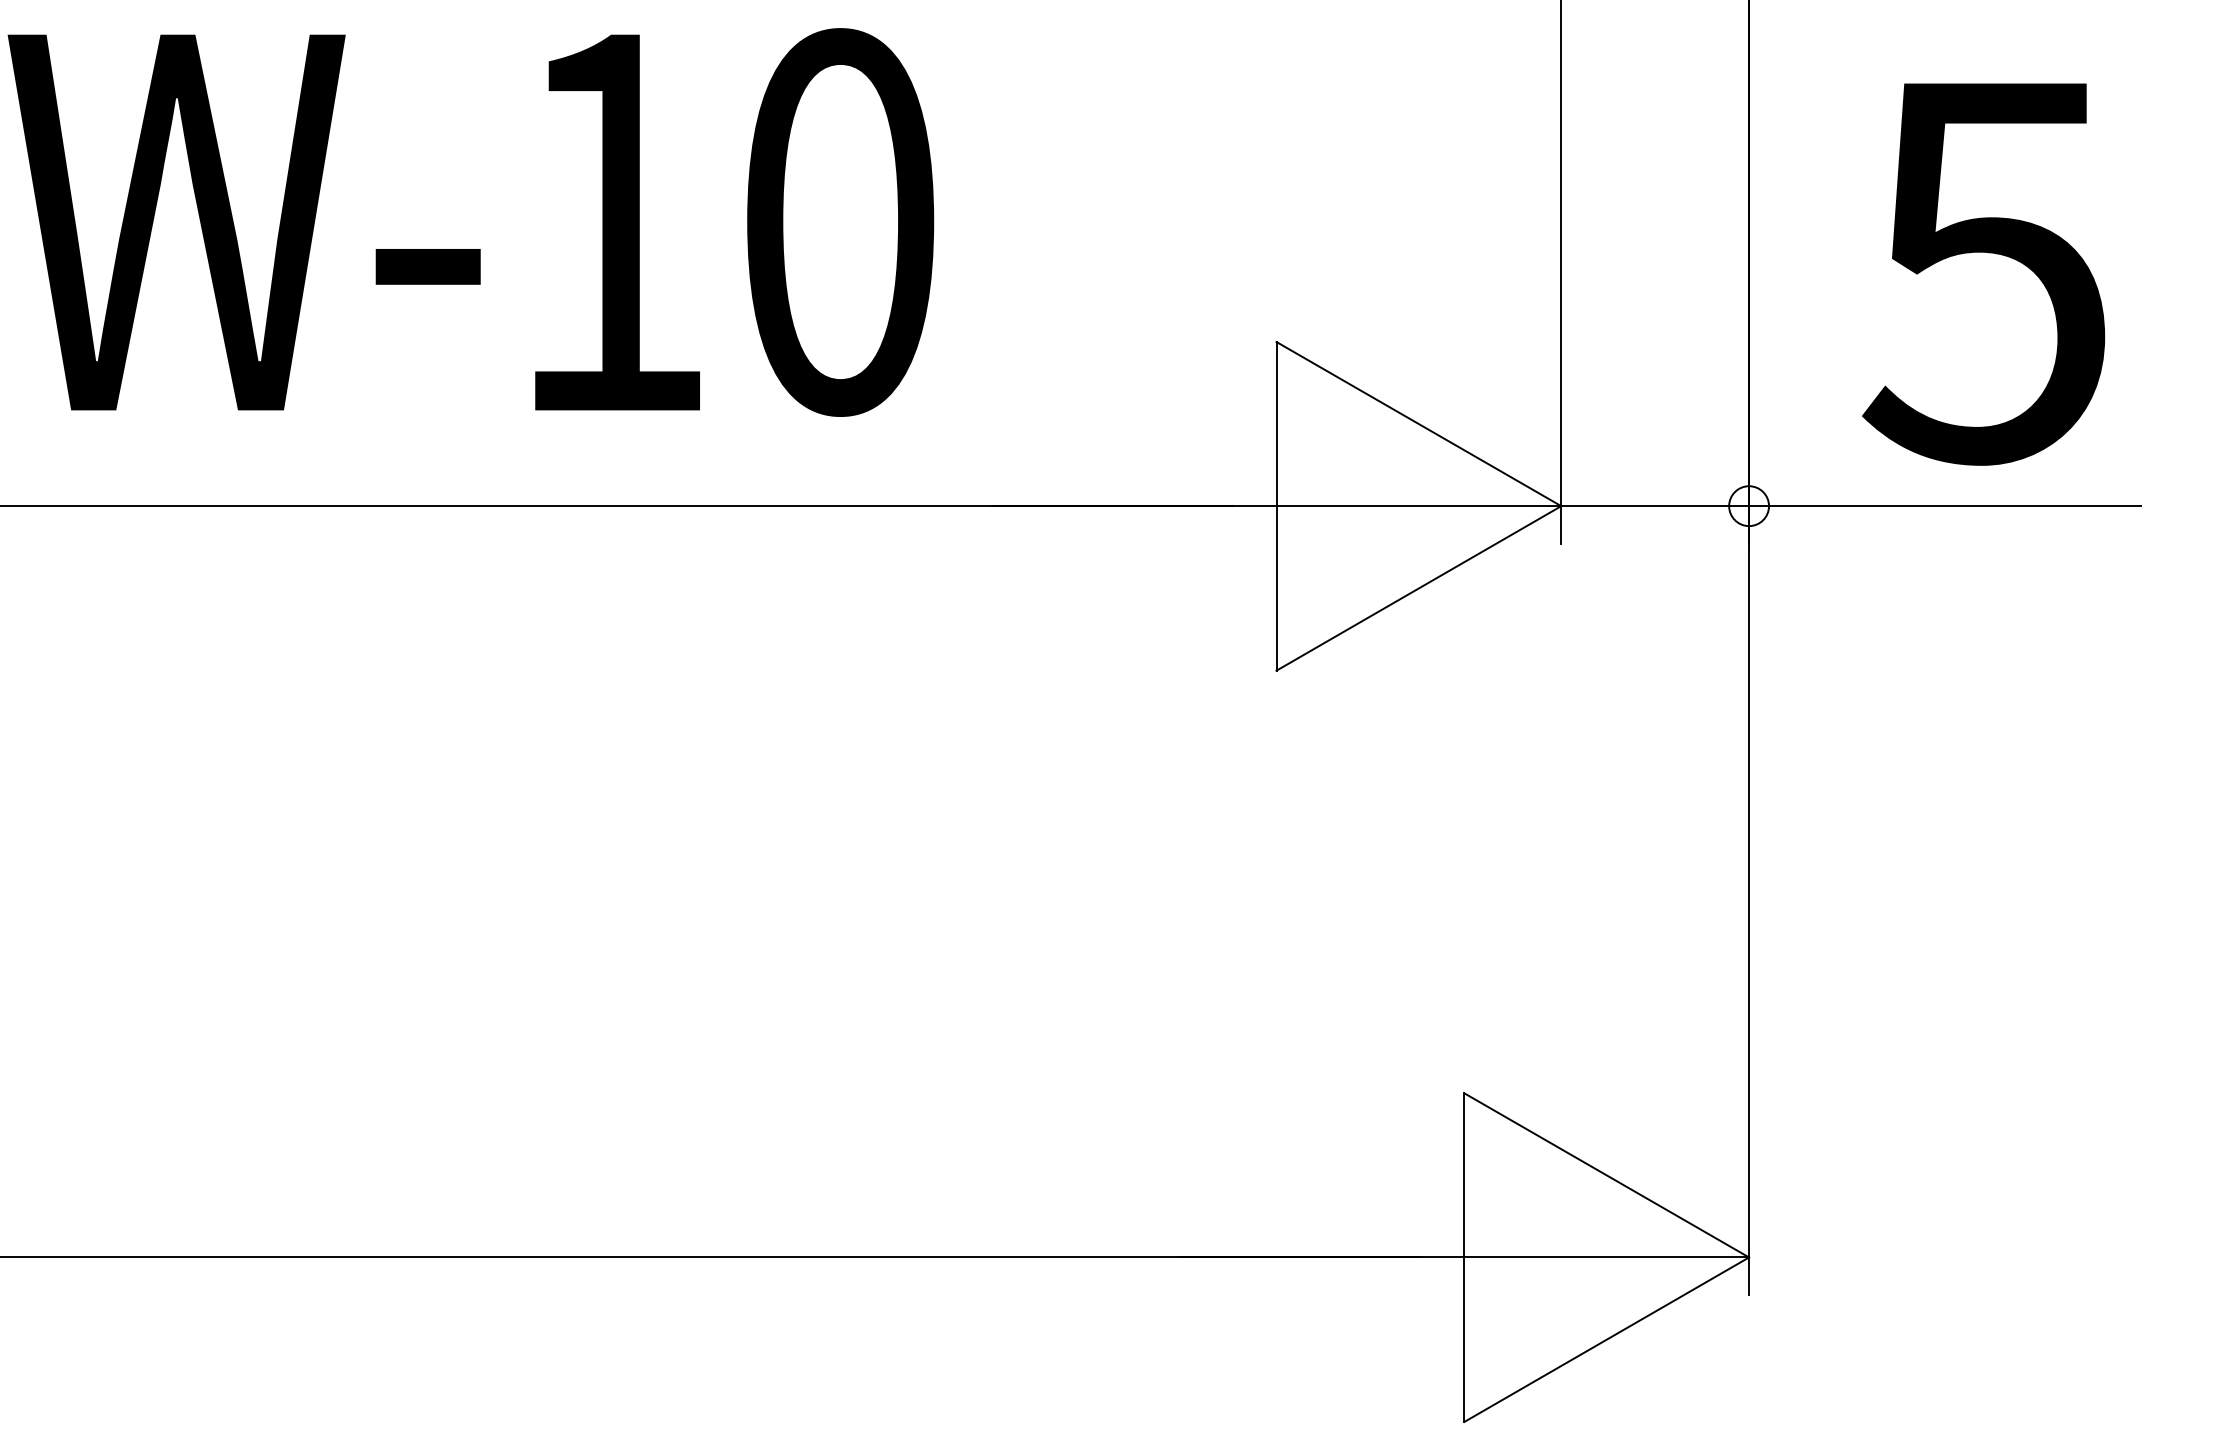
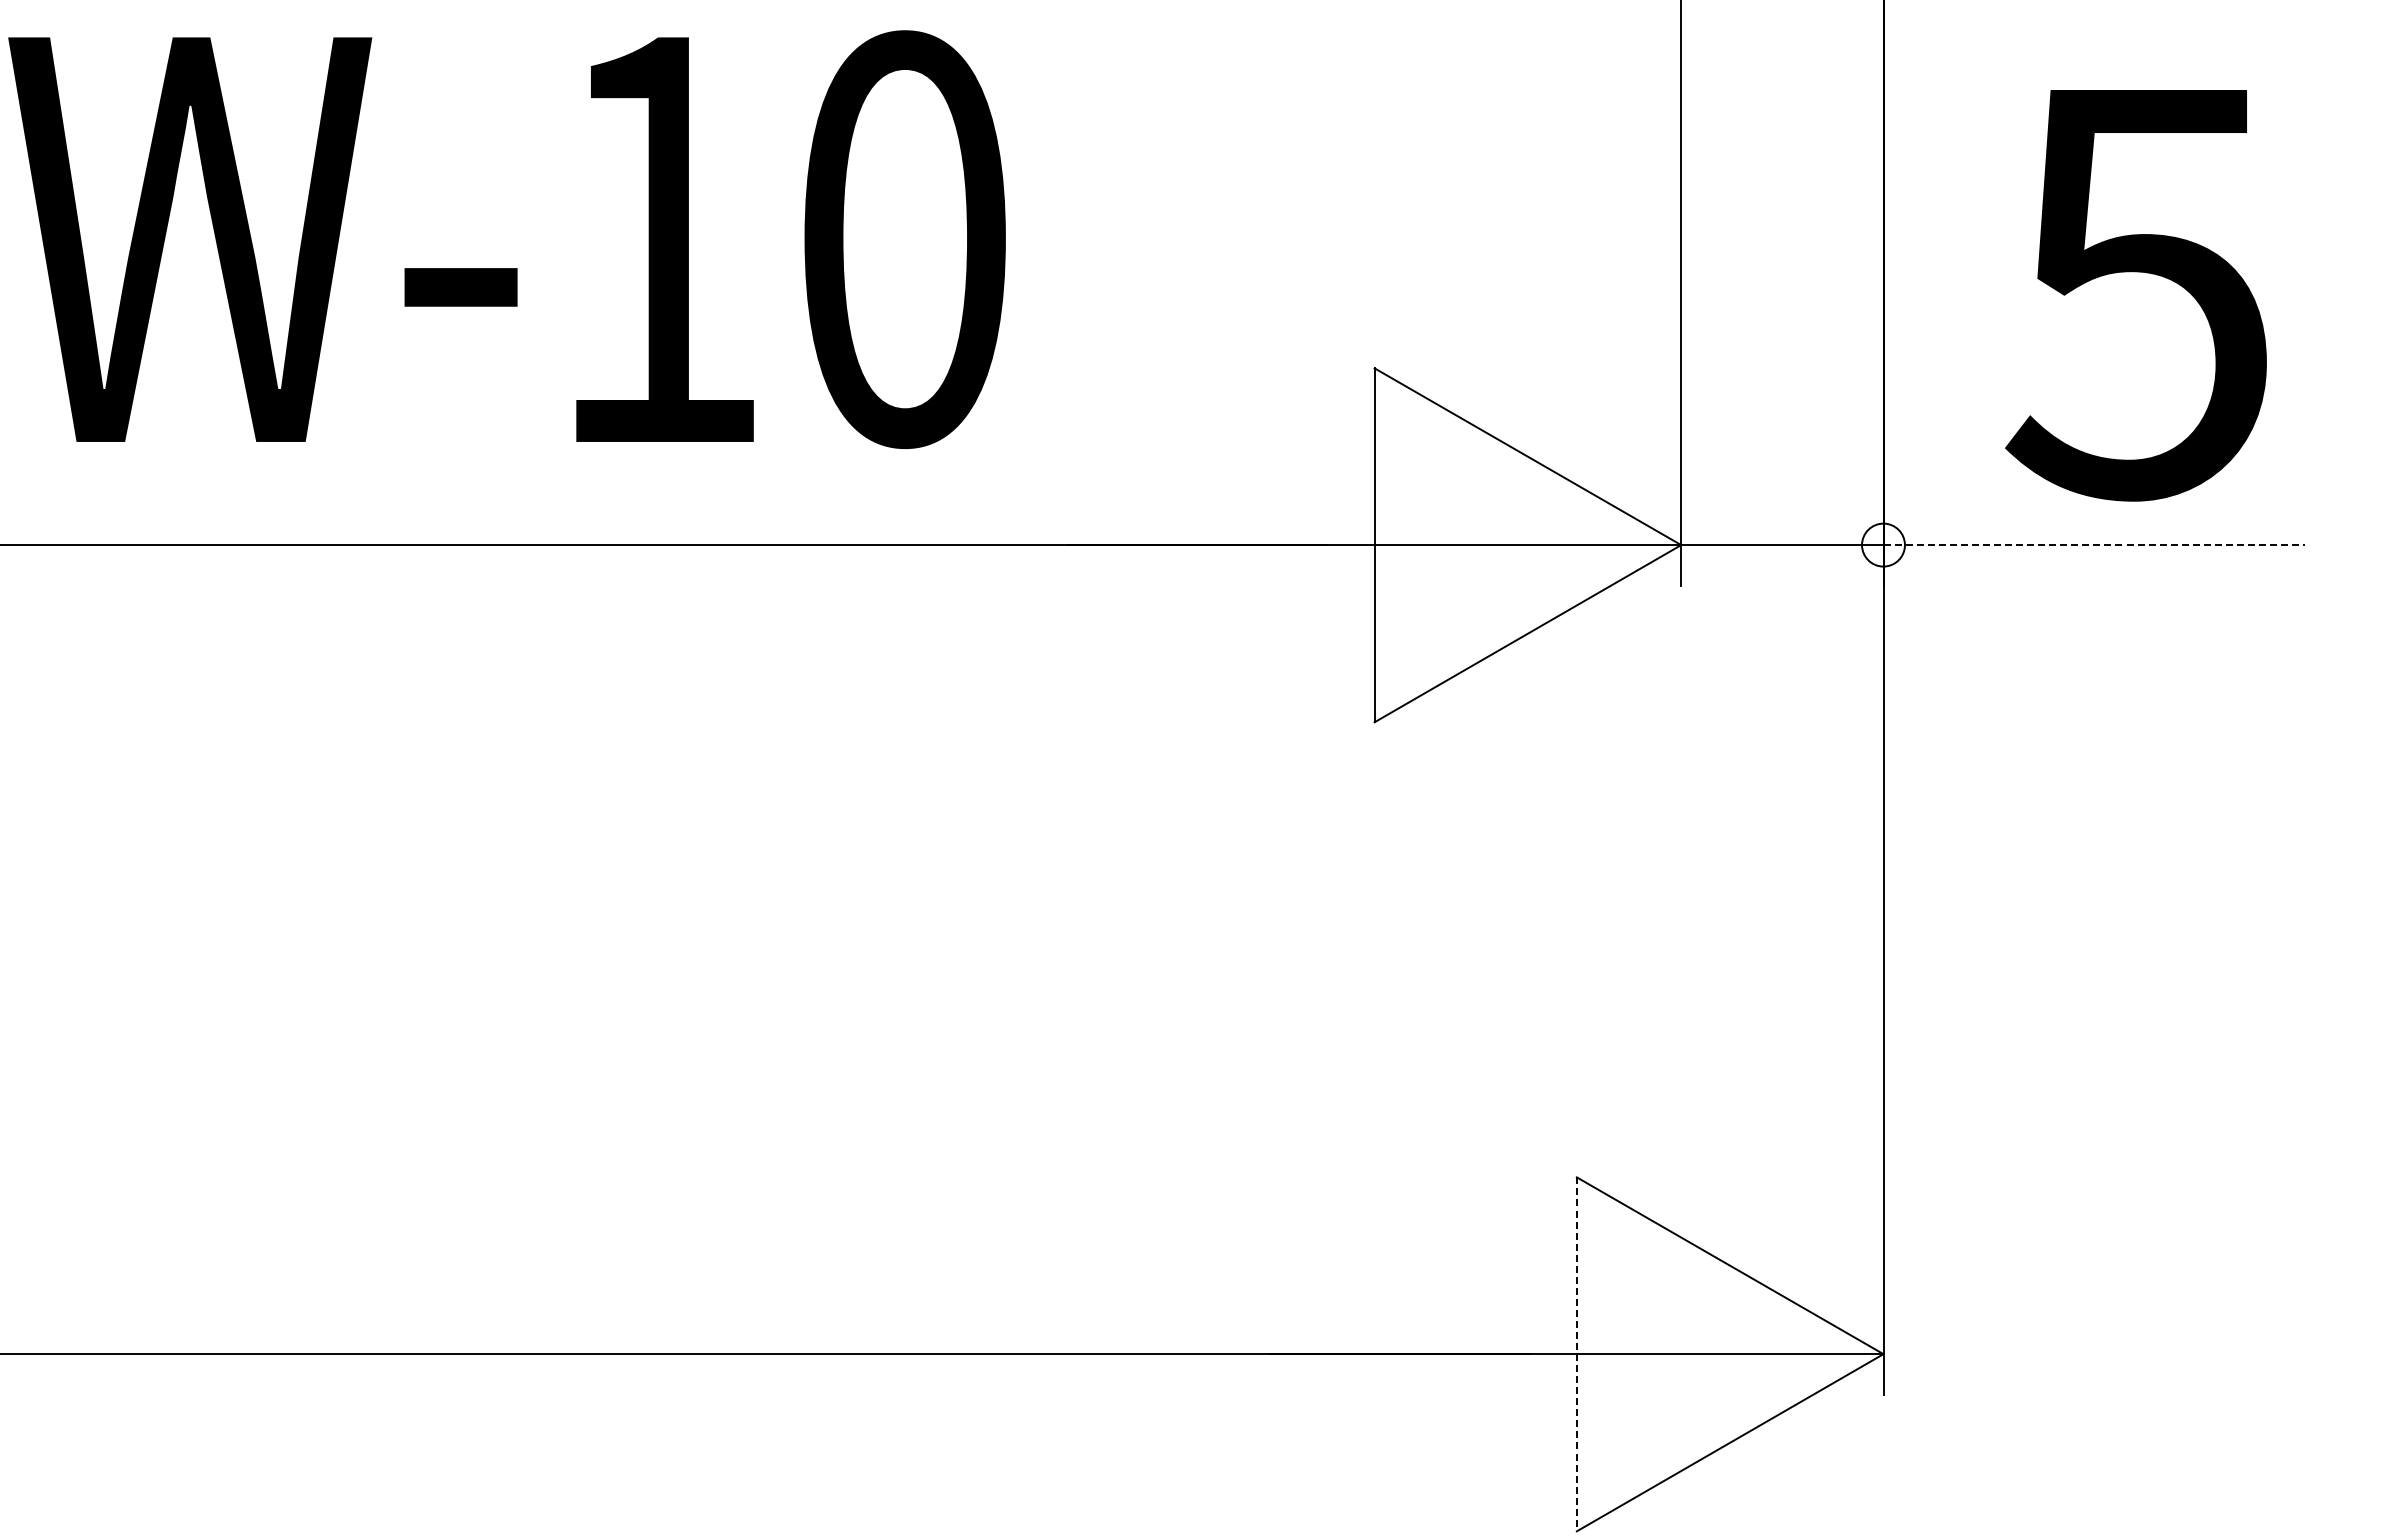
line: (1945, 506) -> (2094, 545), solid -> dashed
line: (1464, 1257) -> (1576, 1354), solid -> dashed

